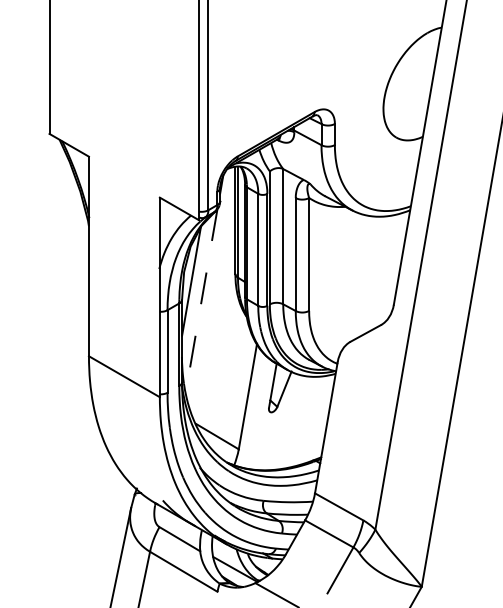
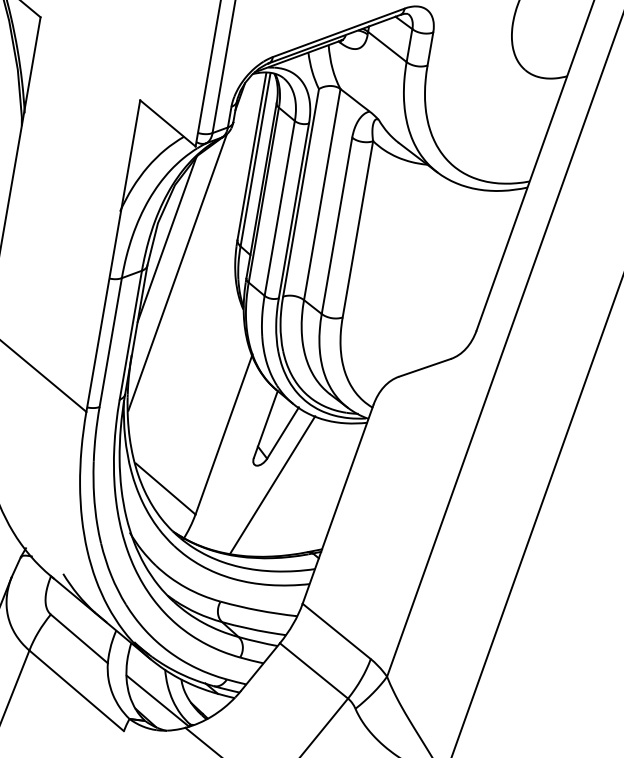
line: (201, 300) -> (177, 272), dashed -> solid
line: (283, 422) -> (272, 484), added

